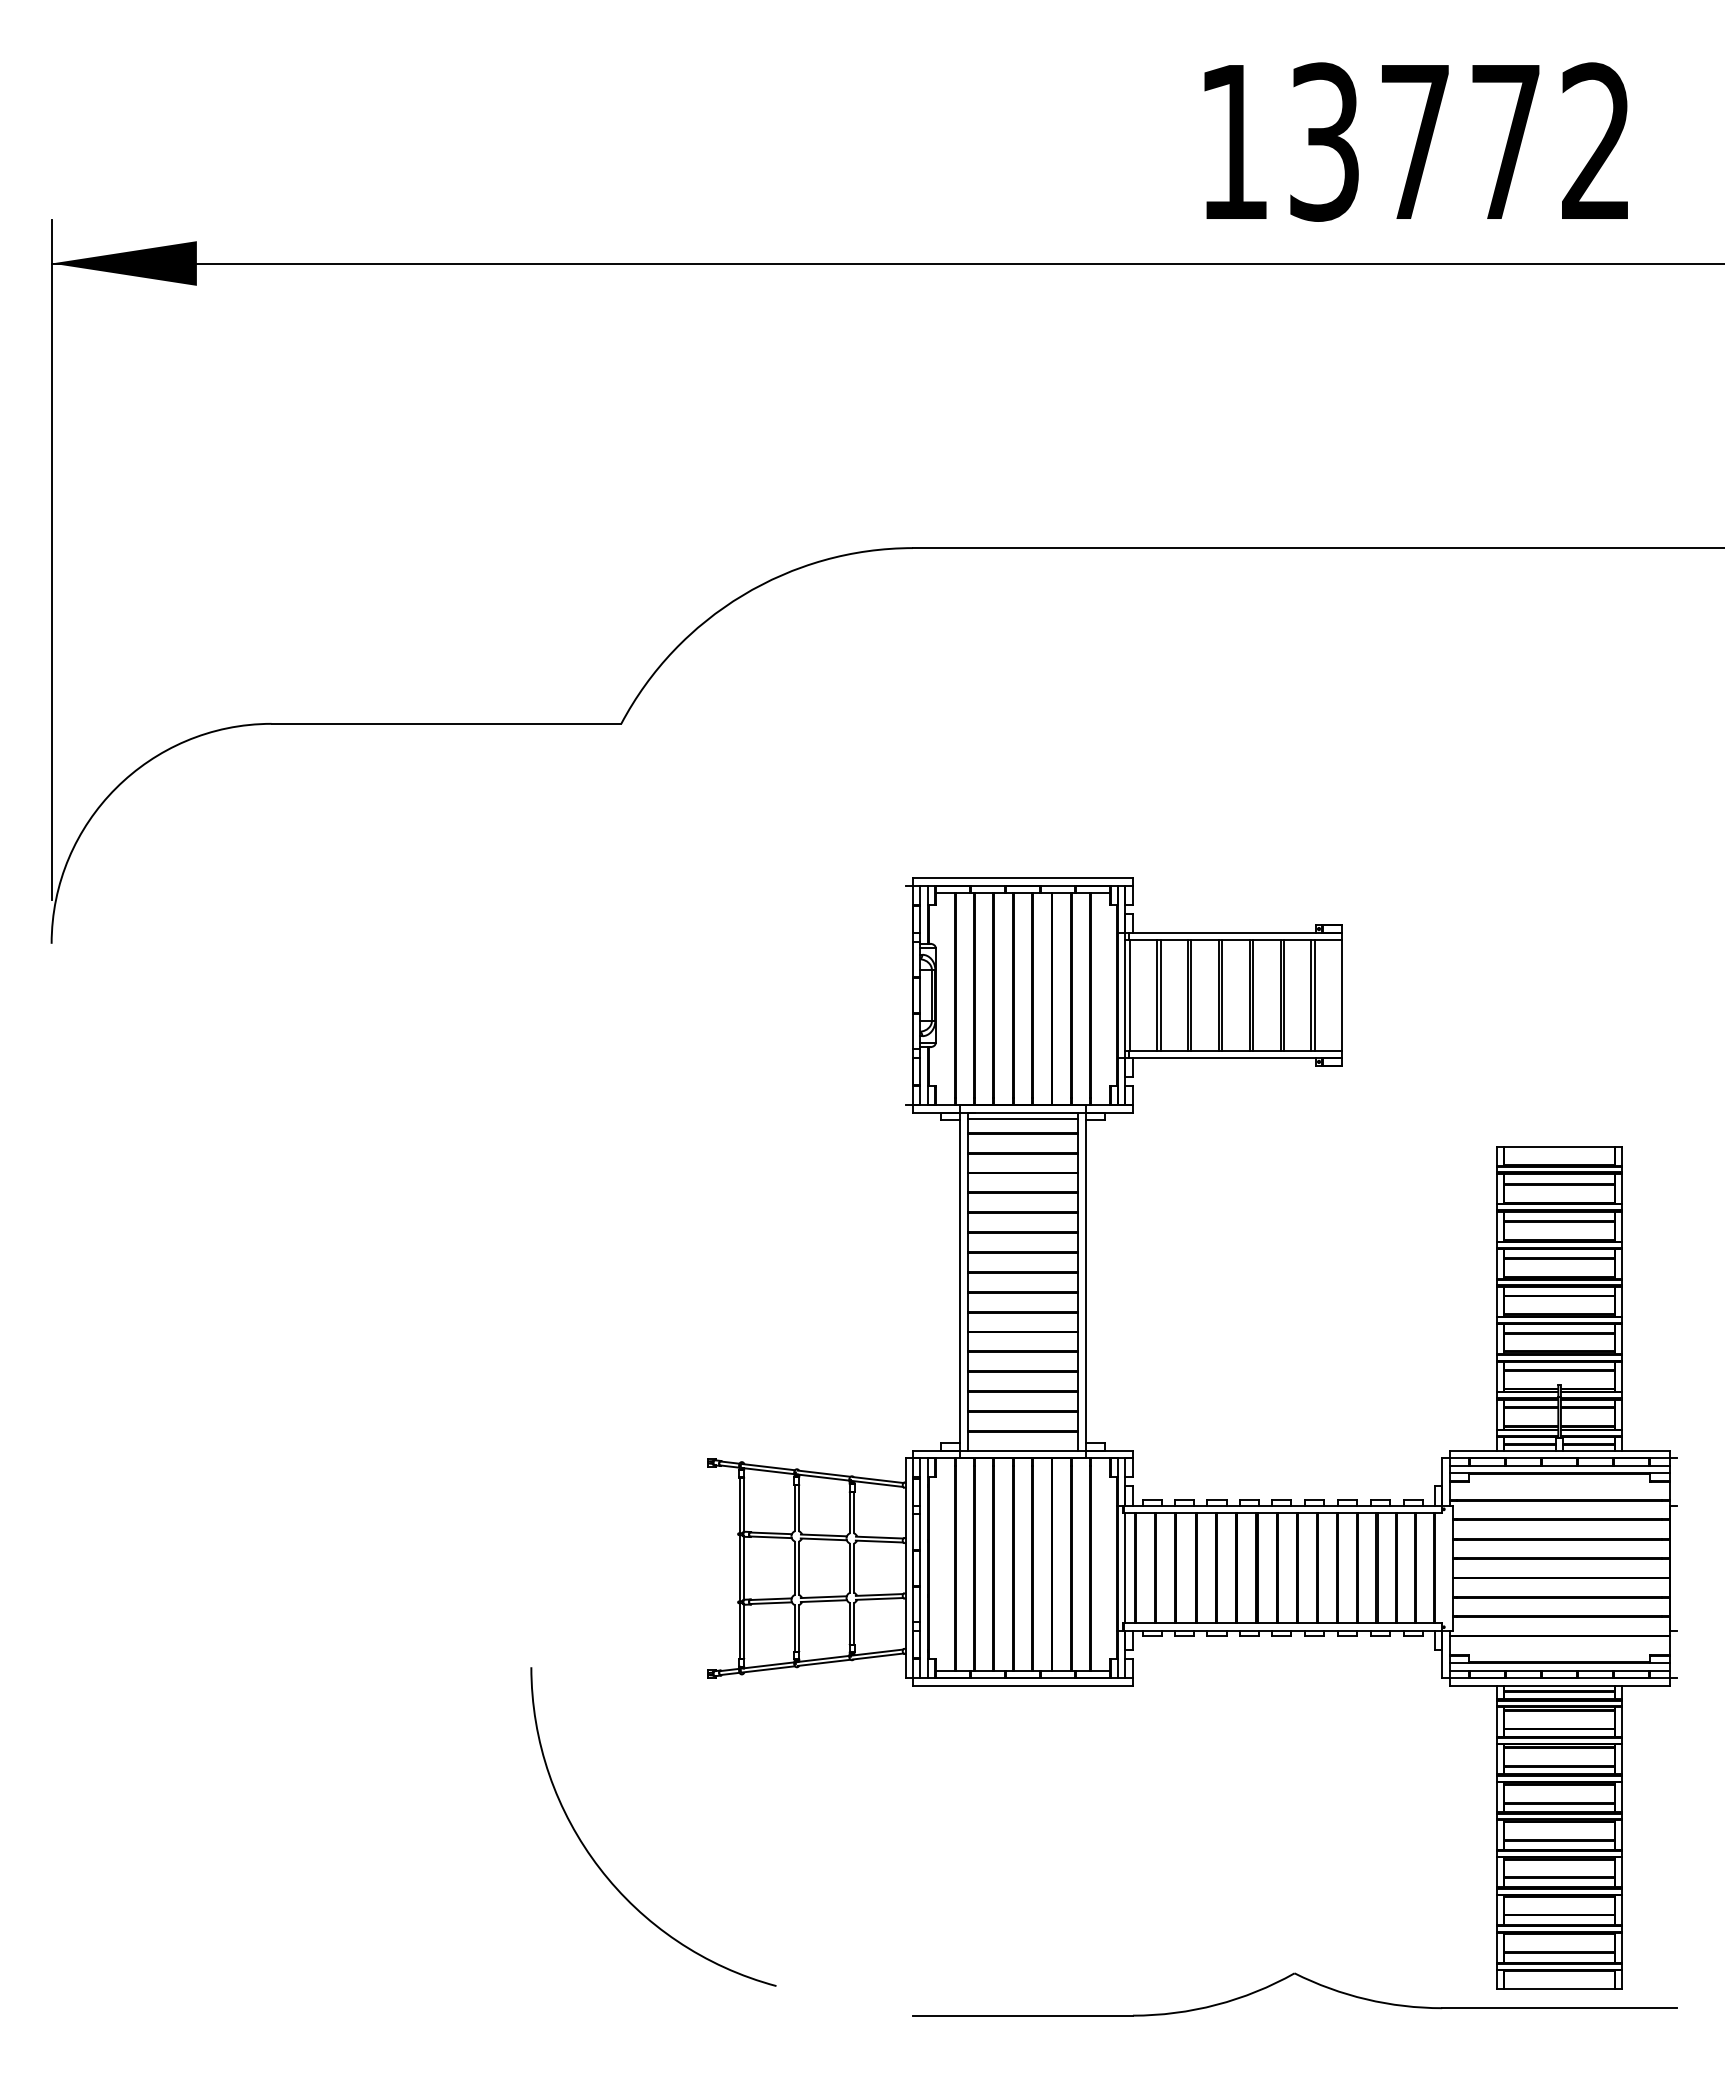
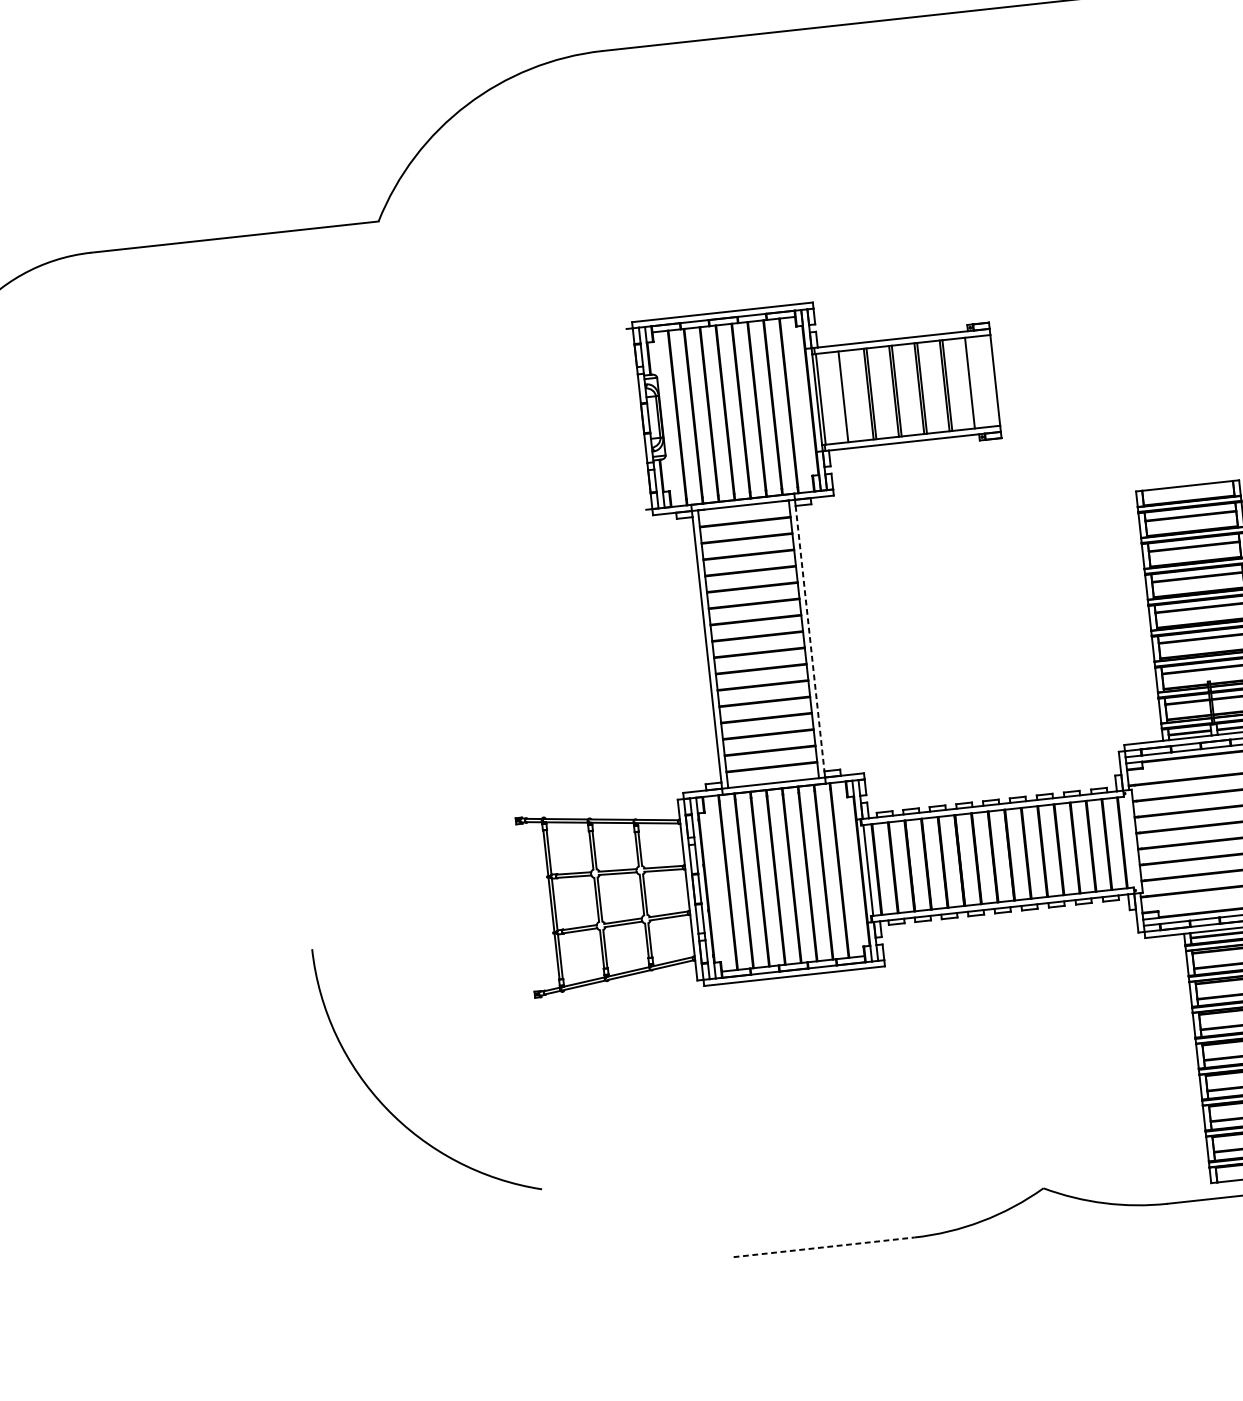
line: (1160, 995) -> (846, 396), removed
line: (1314, 995) -> (972, 382), removed
line: (1022, 1119) -> (743, 510), removed
line: (1085, 1282) -> (809, 639), solid -> dashed
arc: (601, 1868) -> (387, 1108), moved
line: (1022, 2015) -> (823, 1247), solid -> dashed

